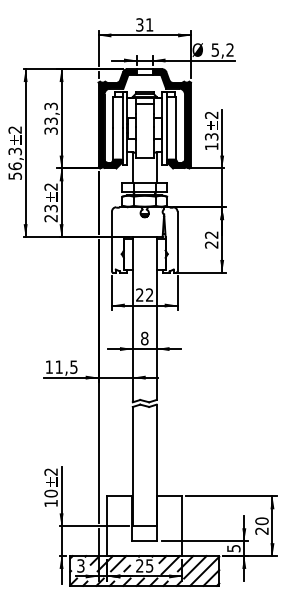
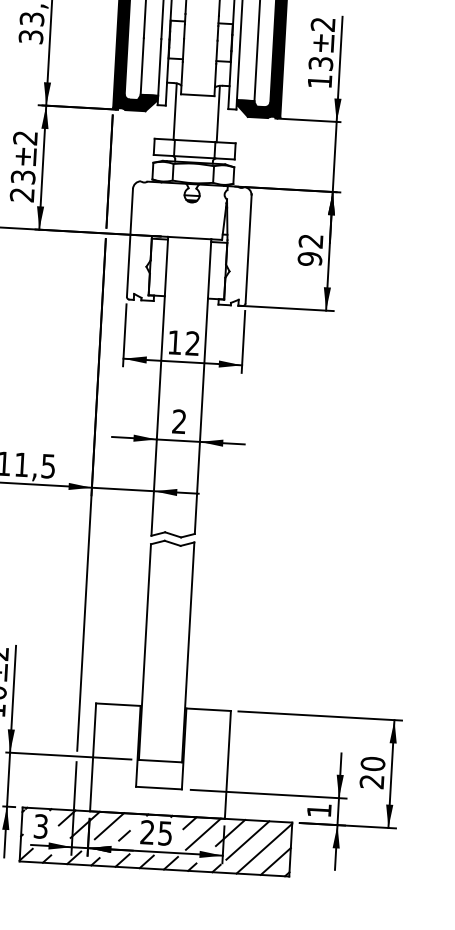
text: (211, 244) -> (309, 258), 22 -> 92
text: (139, 294) -> (174, 341), 22 -> 12
text: (144, 338) -> (179, 421), 8 -> 2
text: (233, 548) -> (318, 810), 5 -> 1

